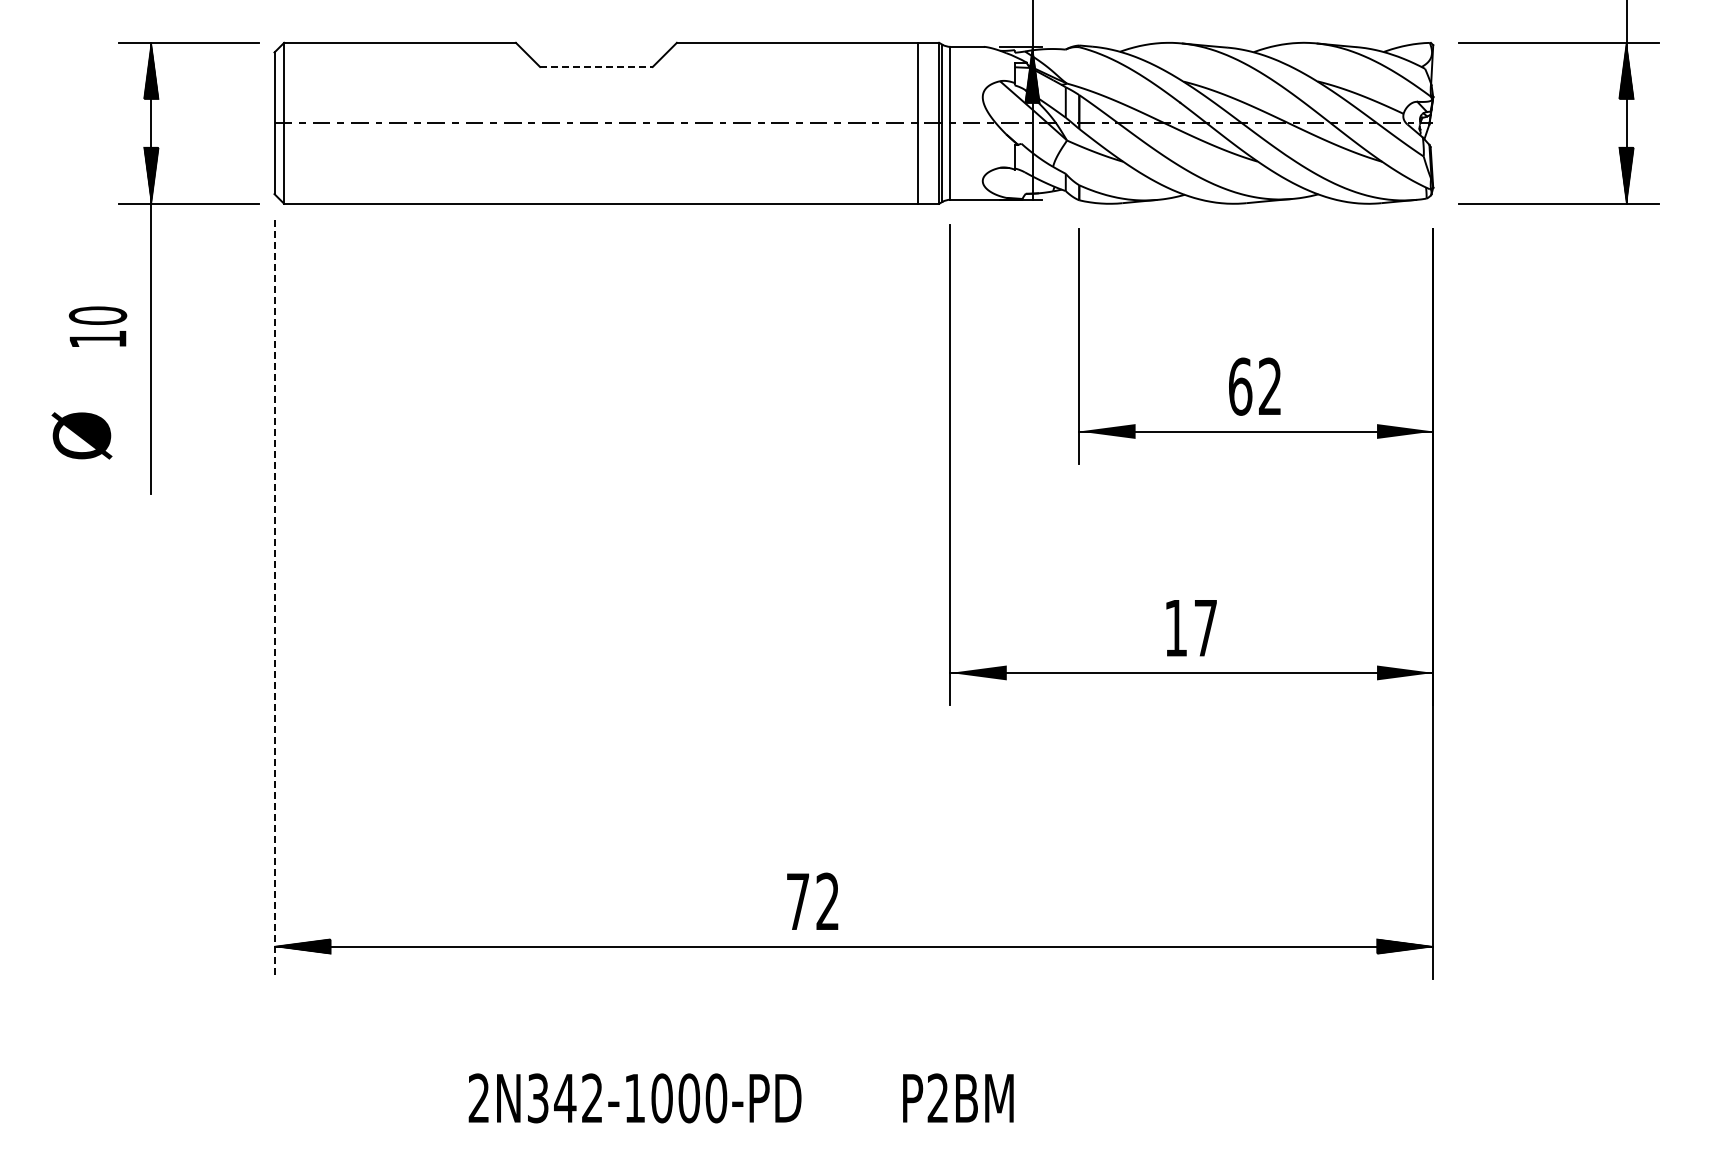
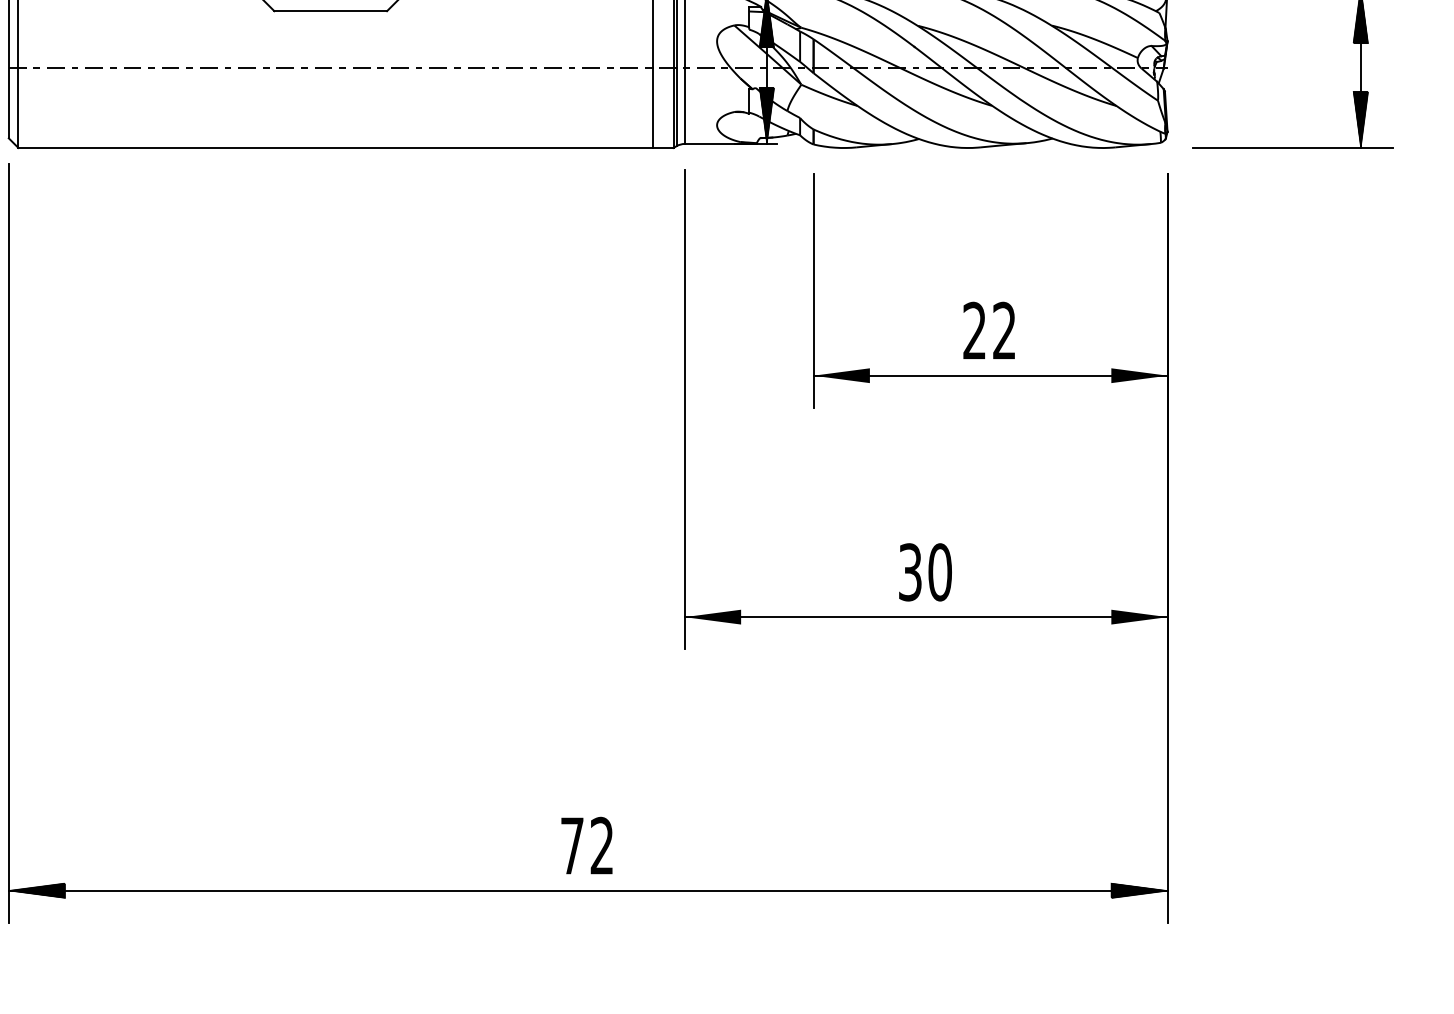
line: (596, 66) -> (330, 10), dashed -> solid
hatch: (1032, 171) -> (766, 115), added
text: (1240, 386) -> (974, 330), 62 -> 22
line: (274, 599) -> (8, 543), dashed -> solid
text: (1190, 628) -> (924, 572), 17 -> 30
text: (812, 900) -> (586, 844), moved

